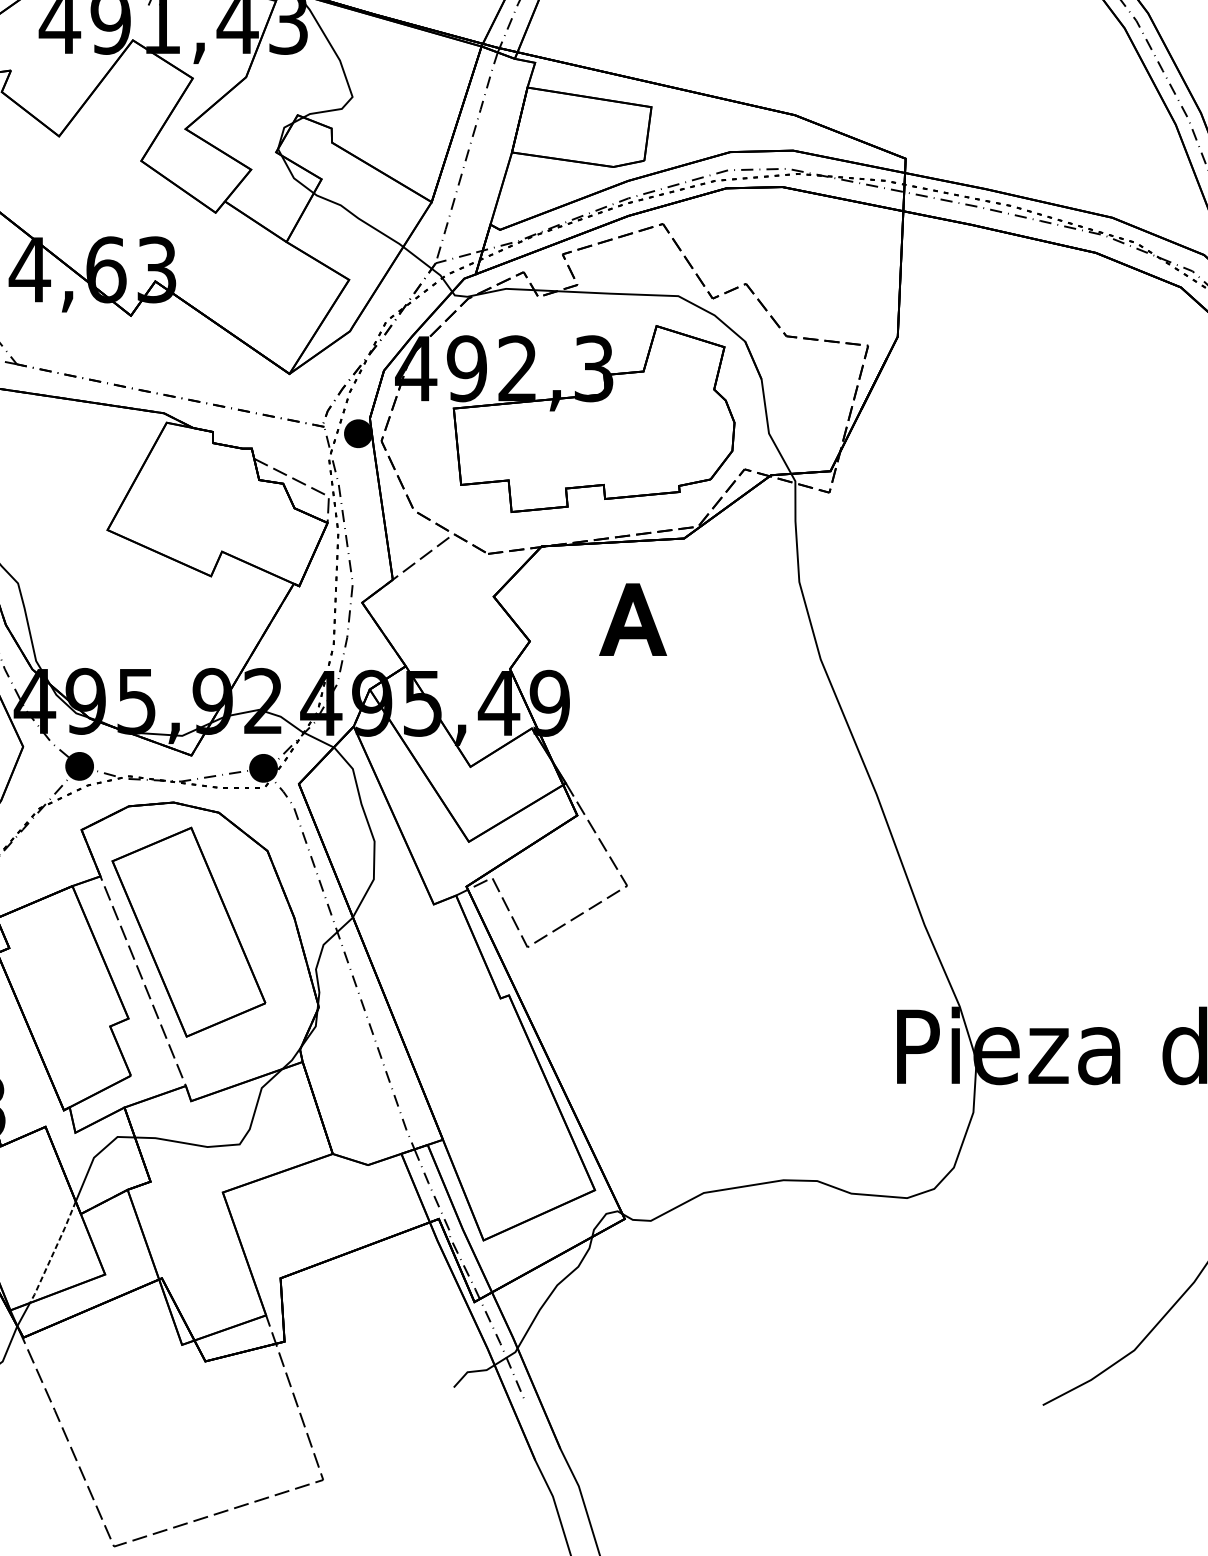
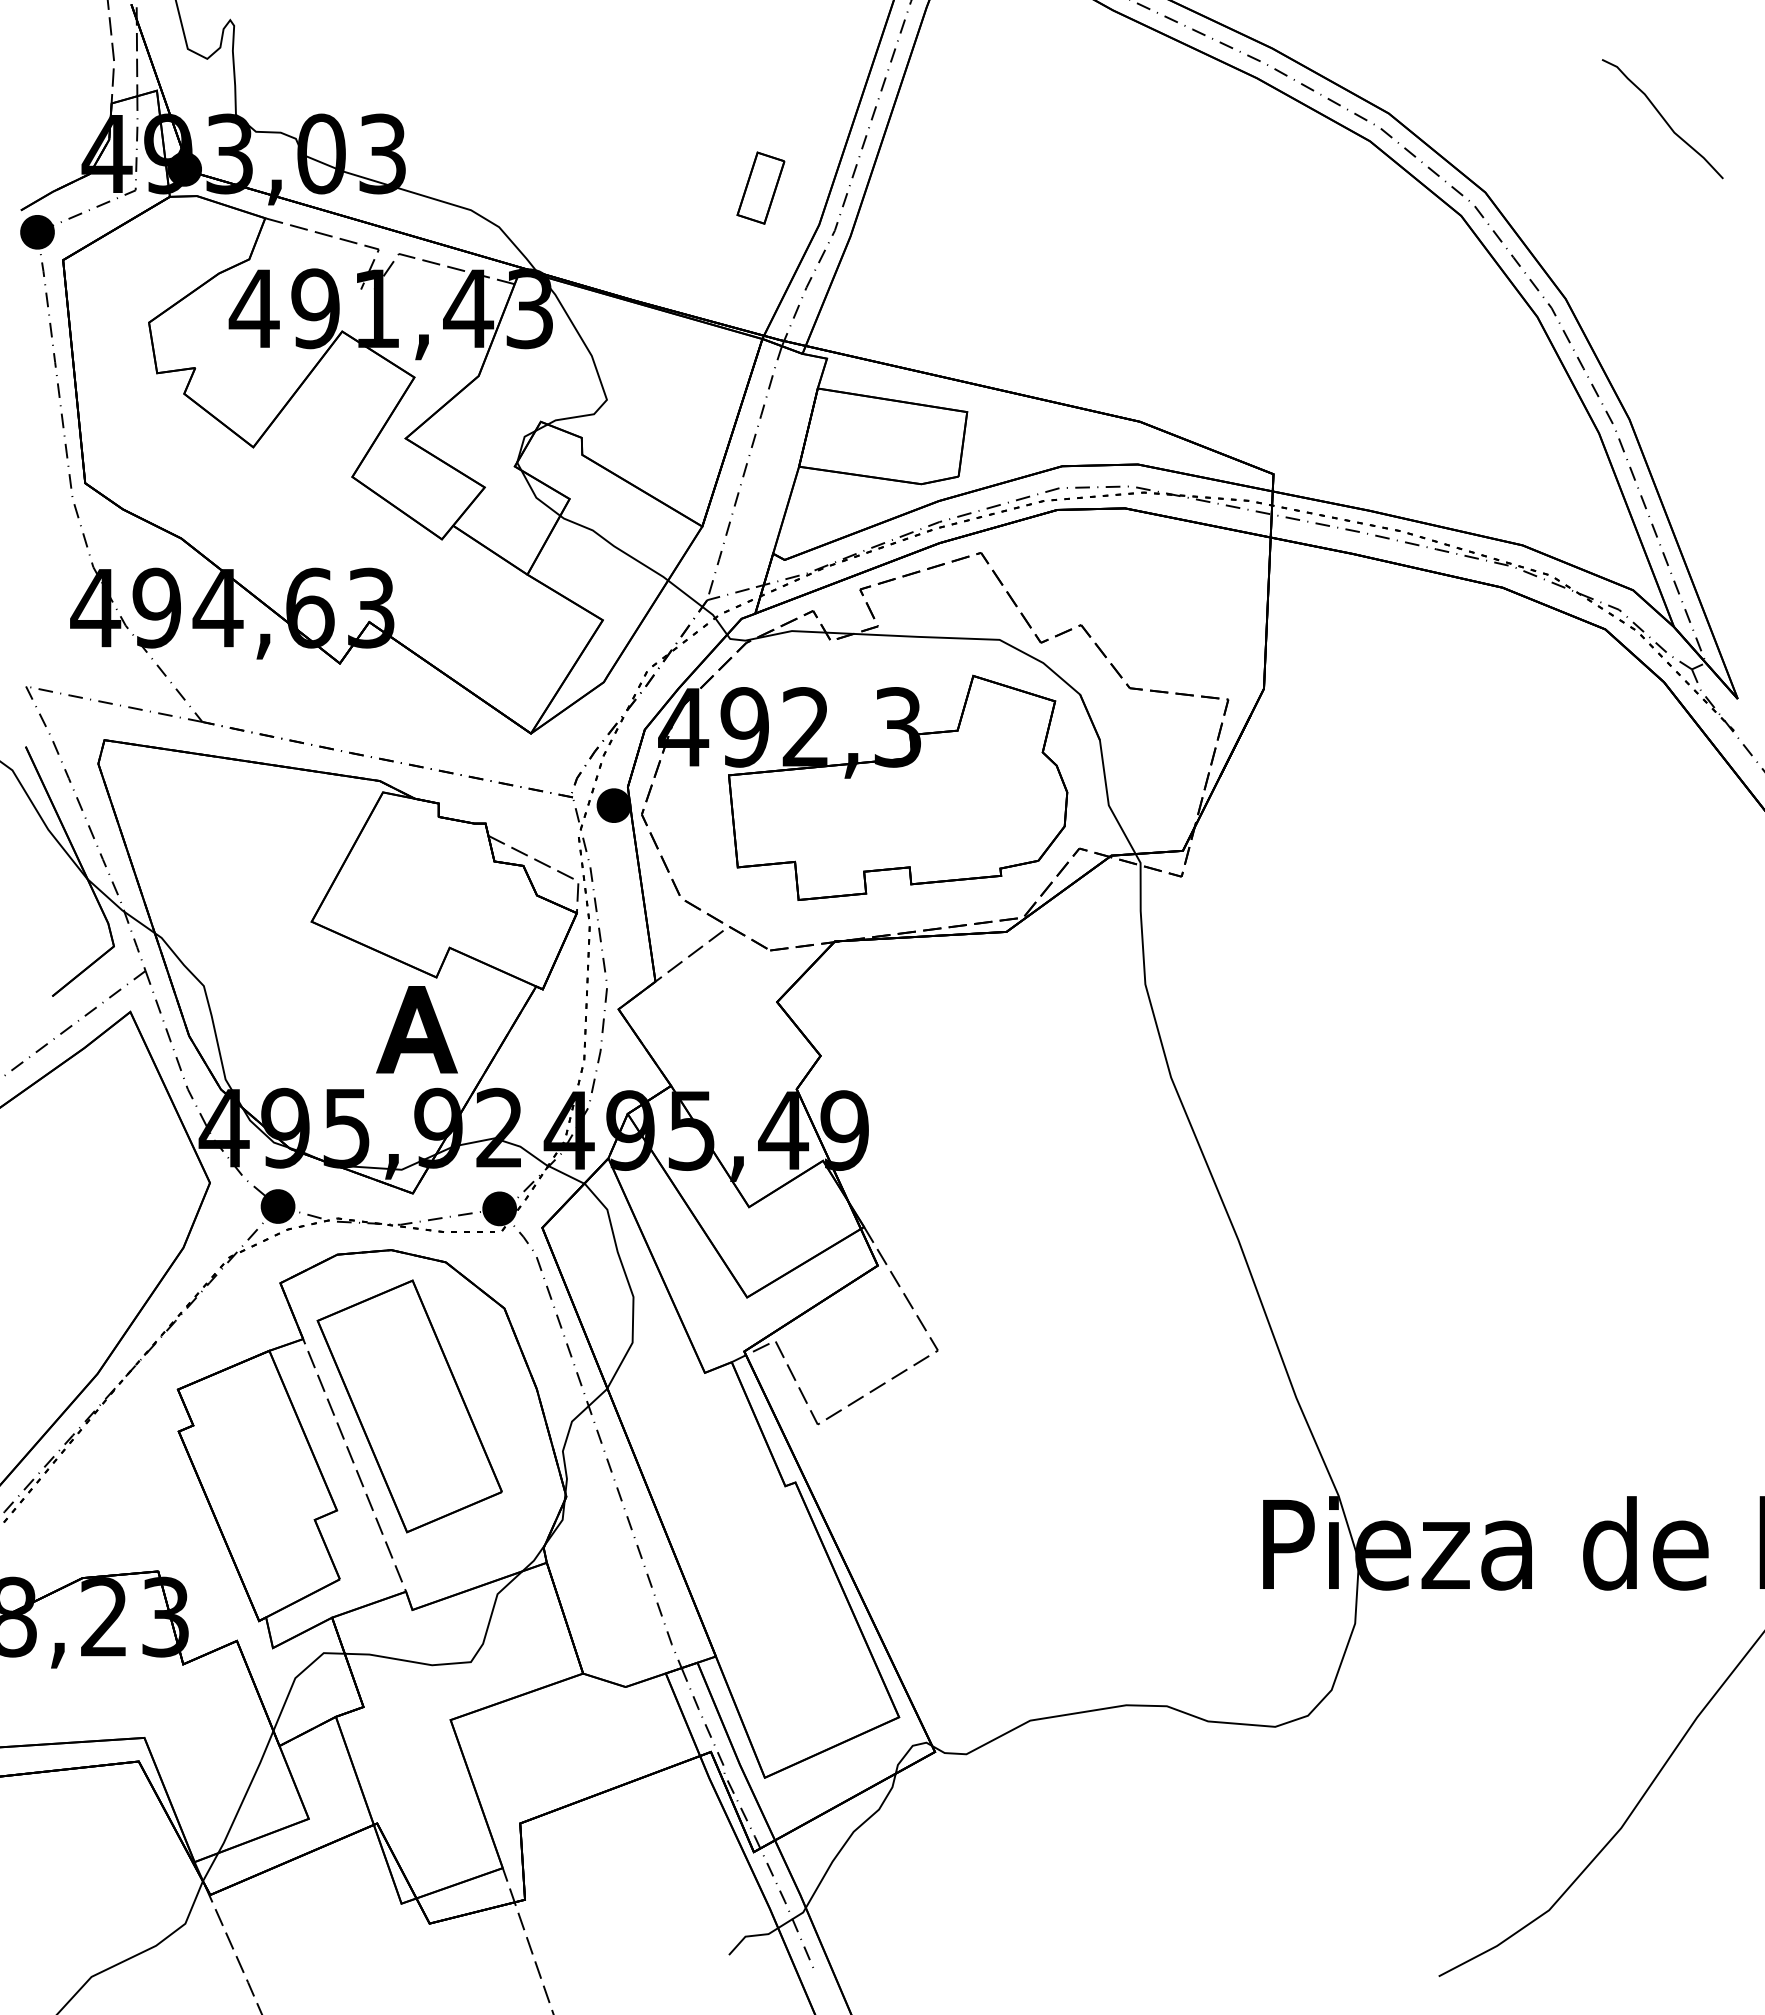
part: (632, 619) -> (416, 1029), moved
line: (53, 1252) -> (246, 1792), dashed -> solid

